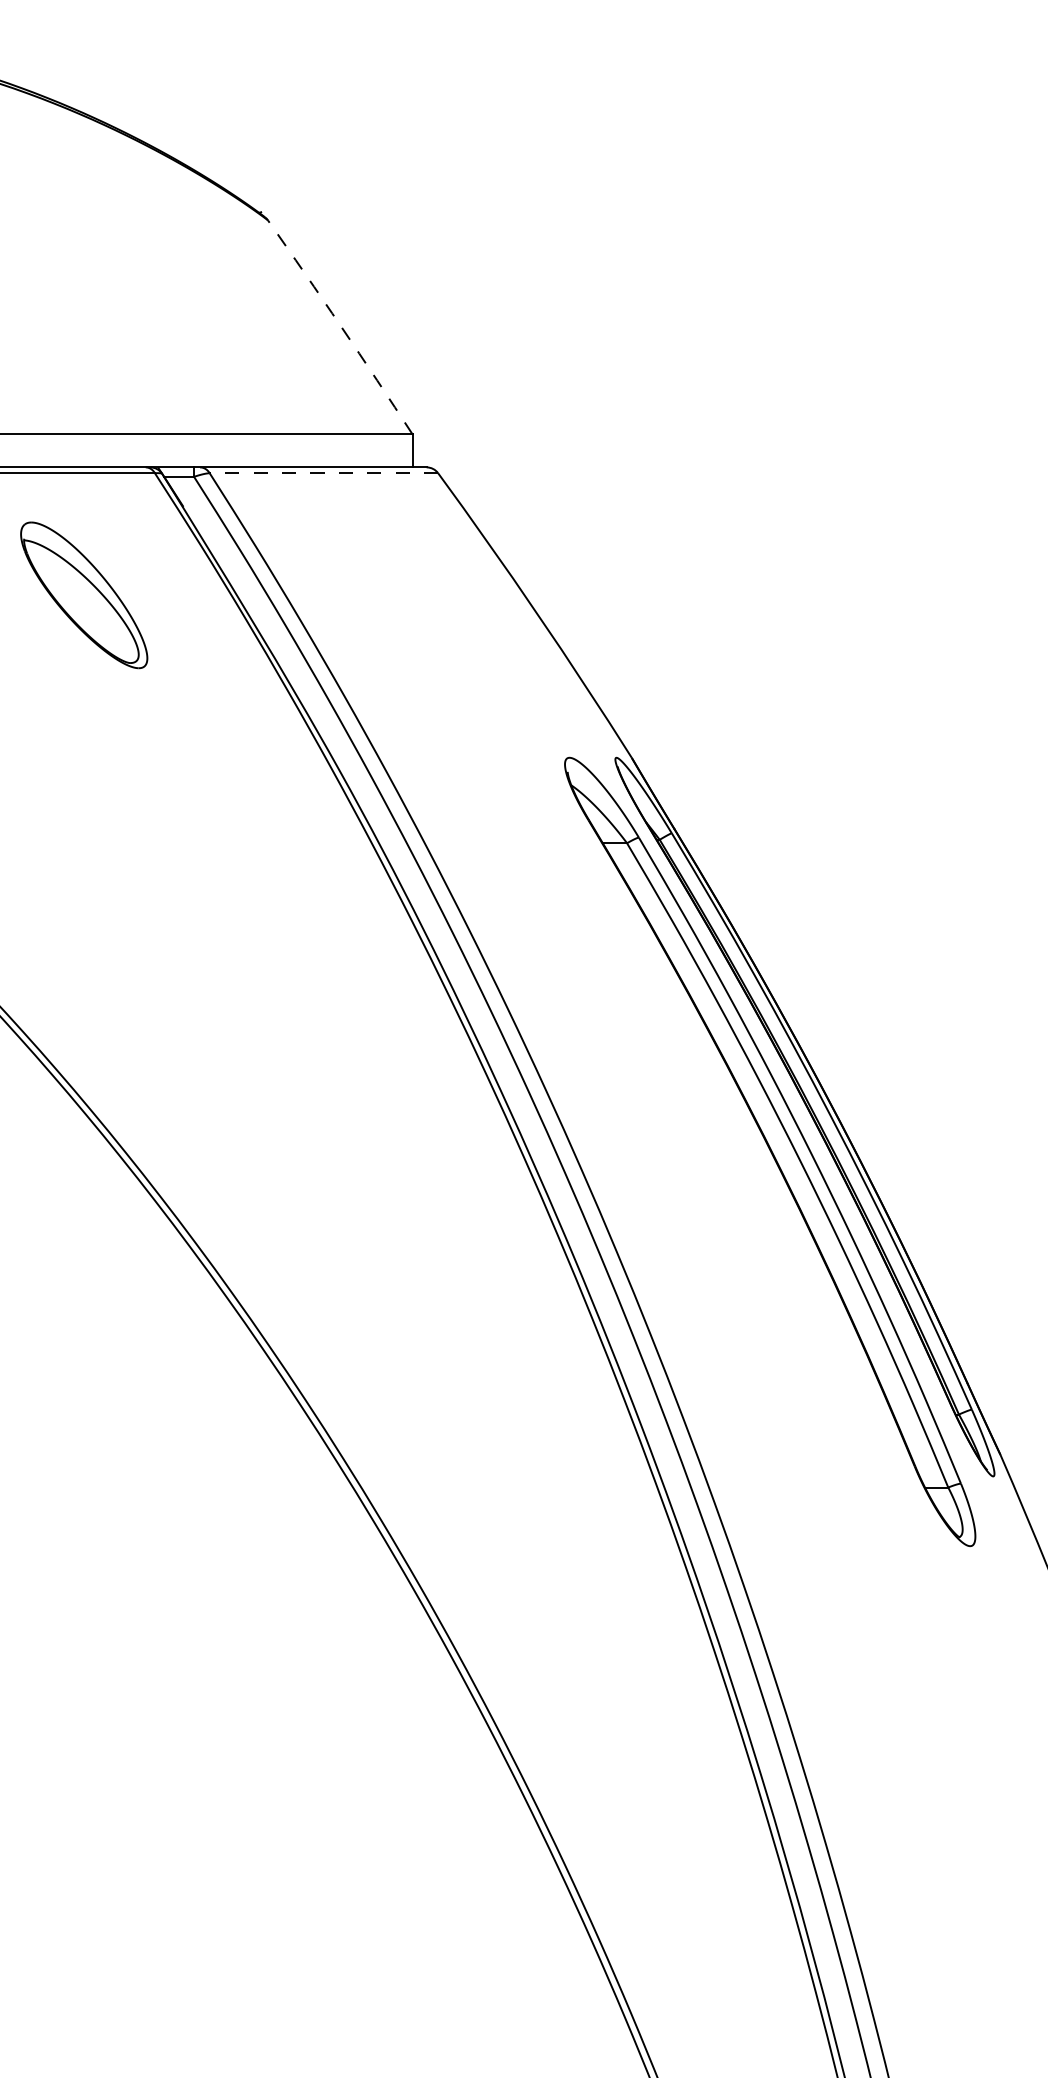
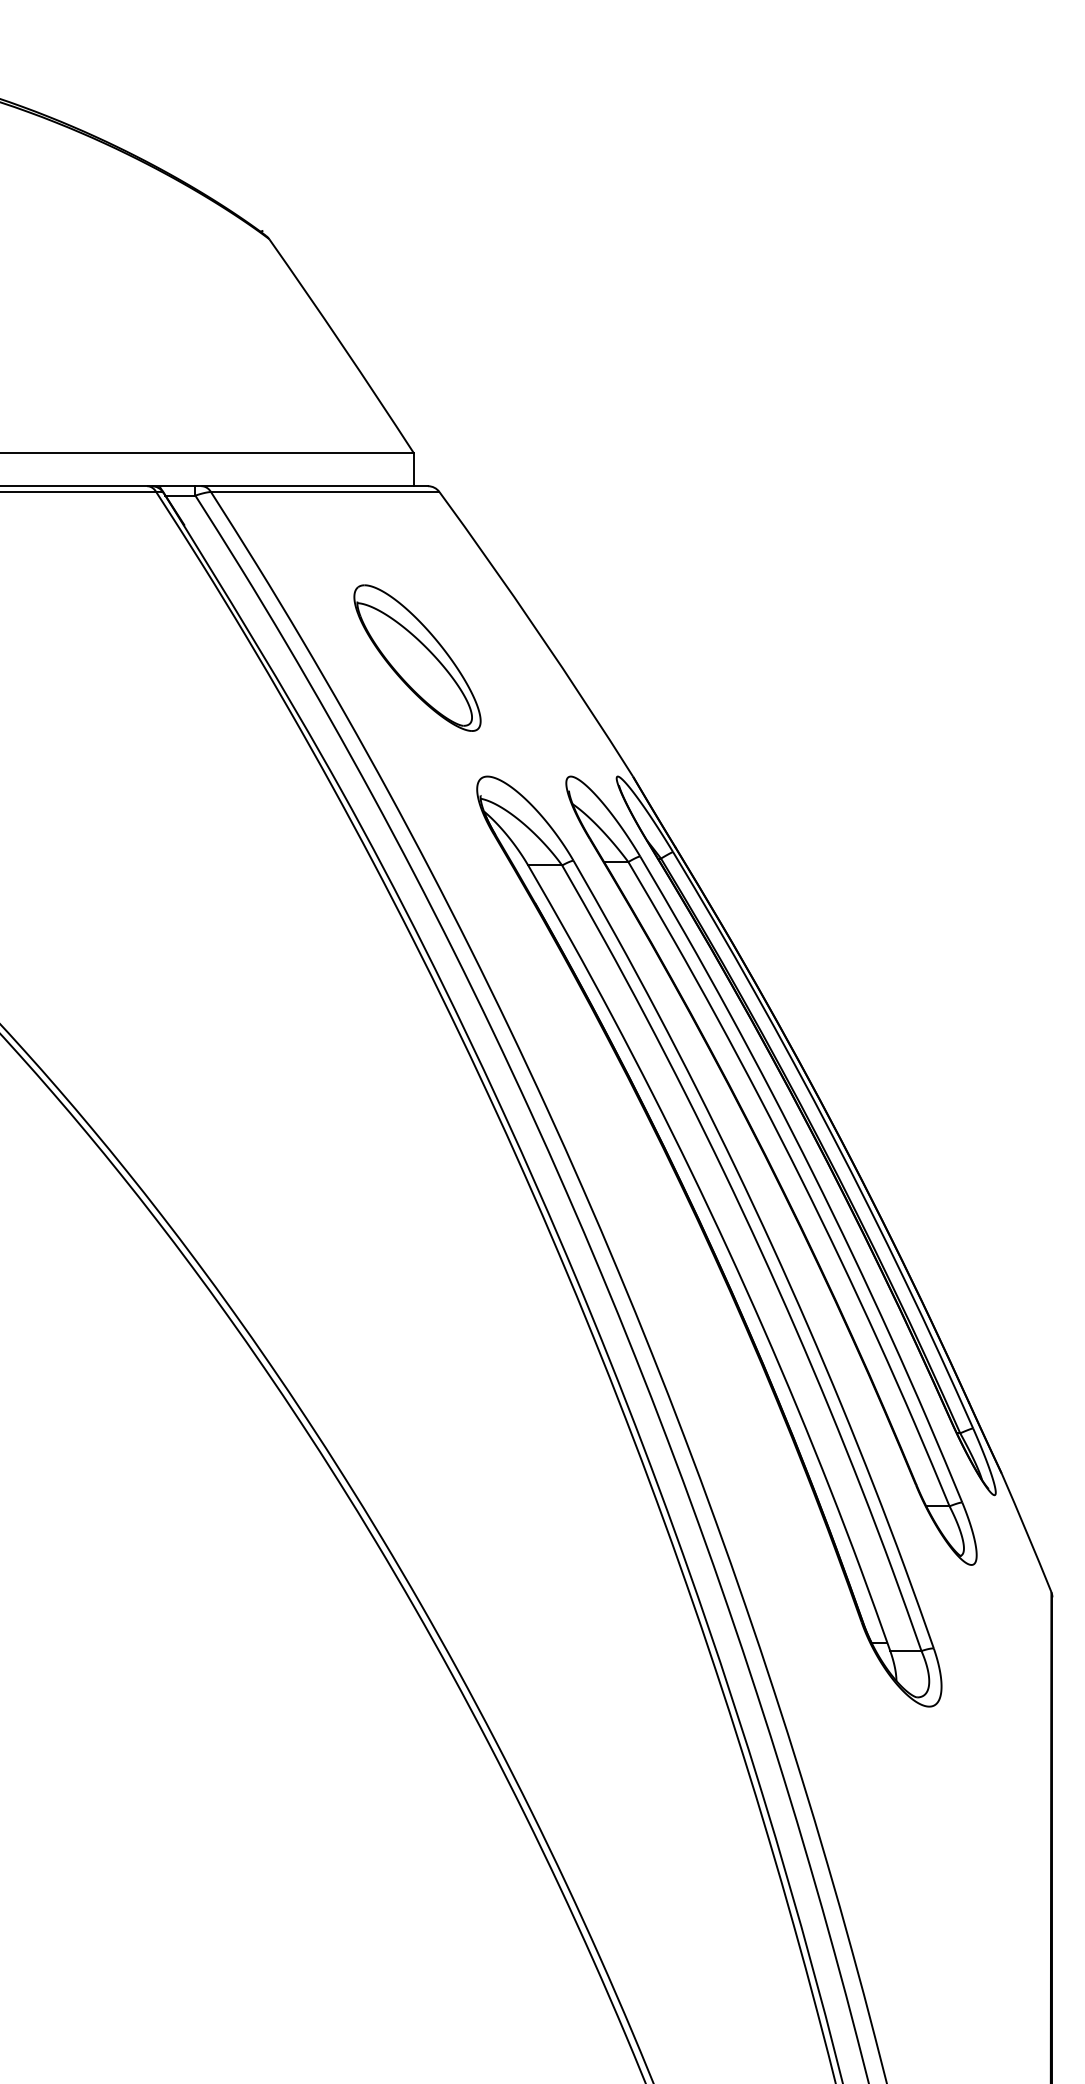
arc: (341, 326) -> (342, 345), dashed -> solid
line: (323, 473) -> (324, 492), dashed -> solid
part: (84, 594) -> (417, 657), moved
part: (708, 1222) -> (709, 1241), added

